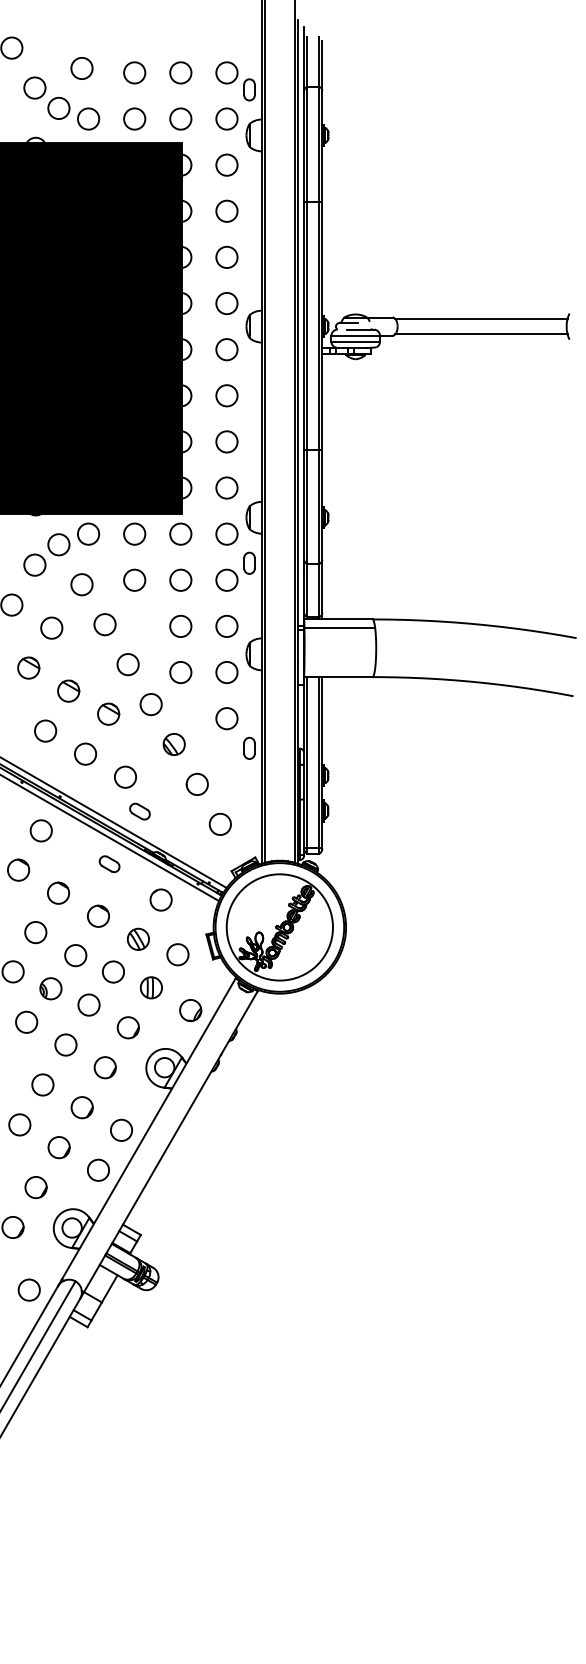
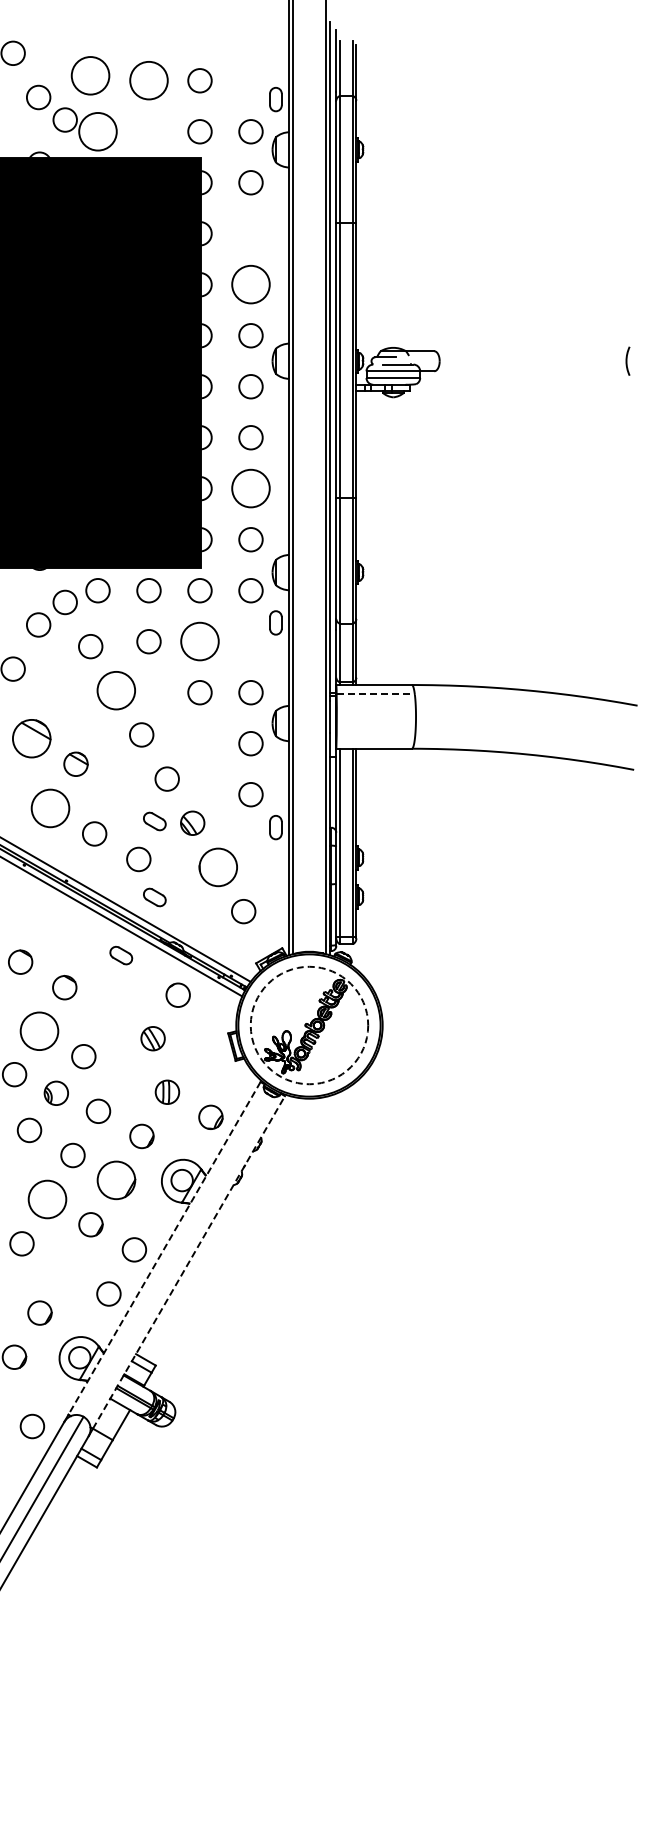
circle: (81, 68) -> (90, 75), size x1.6
circle: (134, 72) -> (148, 80), size x1.6
circle: (226, 72) -> (250, 80), removed
circle: (88, 118) -> (97, 131), size x1.6
circle: (134, 118) -> (148, 131), removed
circle: (226, 211) -> (250, 233), removed
circle: (226, 257) -> (250, 284), size x1.6
line: (481, 318) -> (532, 352), removed
line: (481, 334) -> (532, 369), removed
circle: (226, 441) -> (250, 488), size x1.6
circle: (180, 580) -> (199, 641), size x1.6
circle: (226, 580) -> (250, 641), removed
circle: (104, 624) -> (115, 690), size x1.6
circle: (51, 628) -> (56, 694), removed
line: (340, 628) -> (376, 694), solid -> dashed
part: (28, 667) -> (31, 738), size x1.6
circle: (180, 672) -> (199, 743), removed
part: (108, 713) -> (119, 789), removed
circle: (45, 731) -> (50, 808), size x1.6
part: (139, 742) -> (154, 821), added
part: (196, 784) -> (217, 867), size x1.6
circle: (41, 830) -> (45, 918), removed
part: (98, 915) -> (108, 1012), removed
circle: (279, 927) -> (309, 1025), solid -> dashed
circle: (35, 931) -> (39, 1030), size x1.6
circle: (177, 954) -> (196, 1055), removed
circle: (113, 971) -> (125, 1074), removed
part: (105, 1067) -> (116, 1180), size x1.6
circle: (42, 1084) -> (47, 1199), size x1.6
line: (148, 1129) -> (164, 1248), solid -> dashed
line: (171, 1141) -> (189, 1262), solid -> dashed
part: (59, 1147) -> (65, 1268), removed

